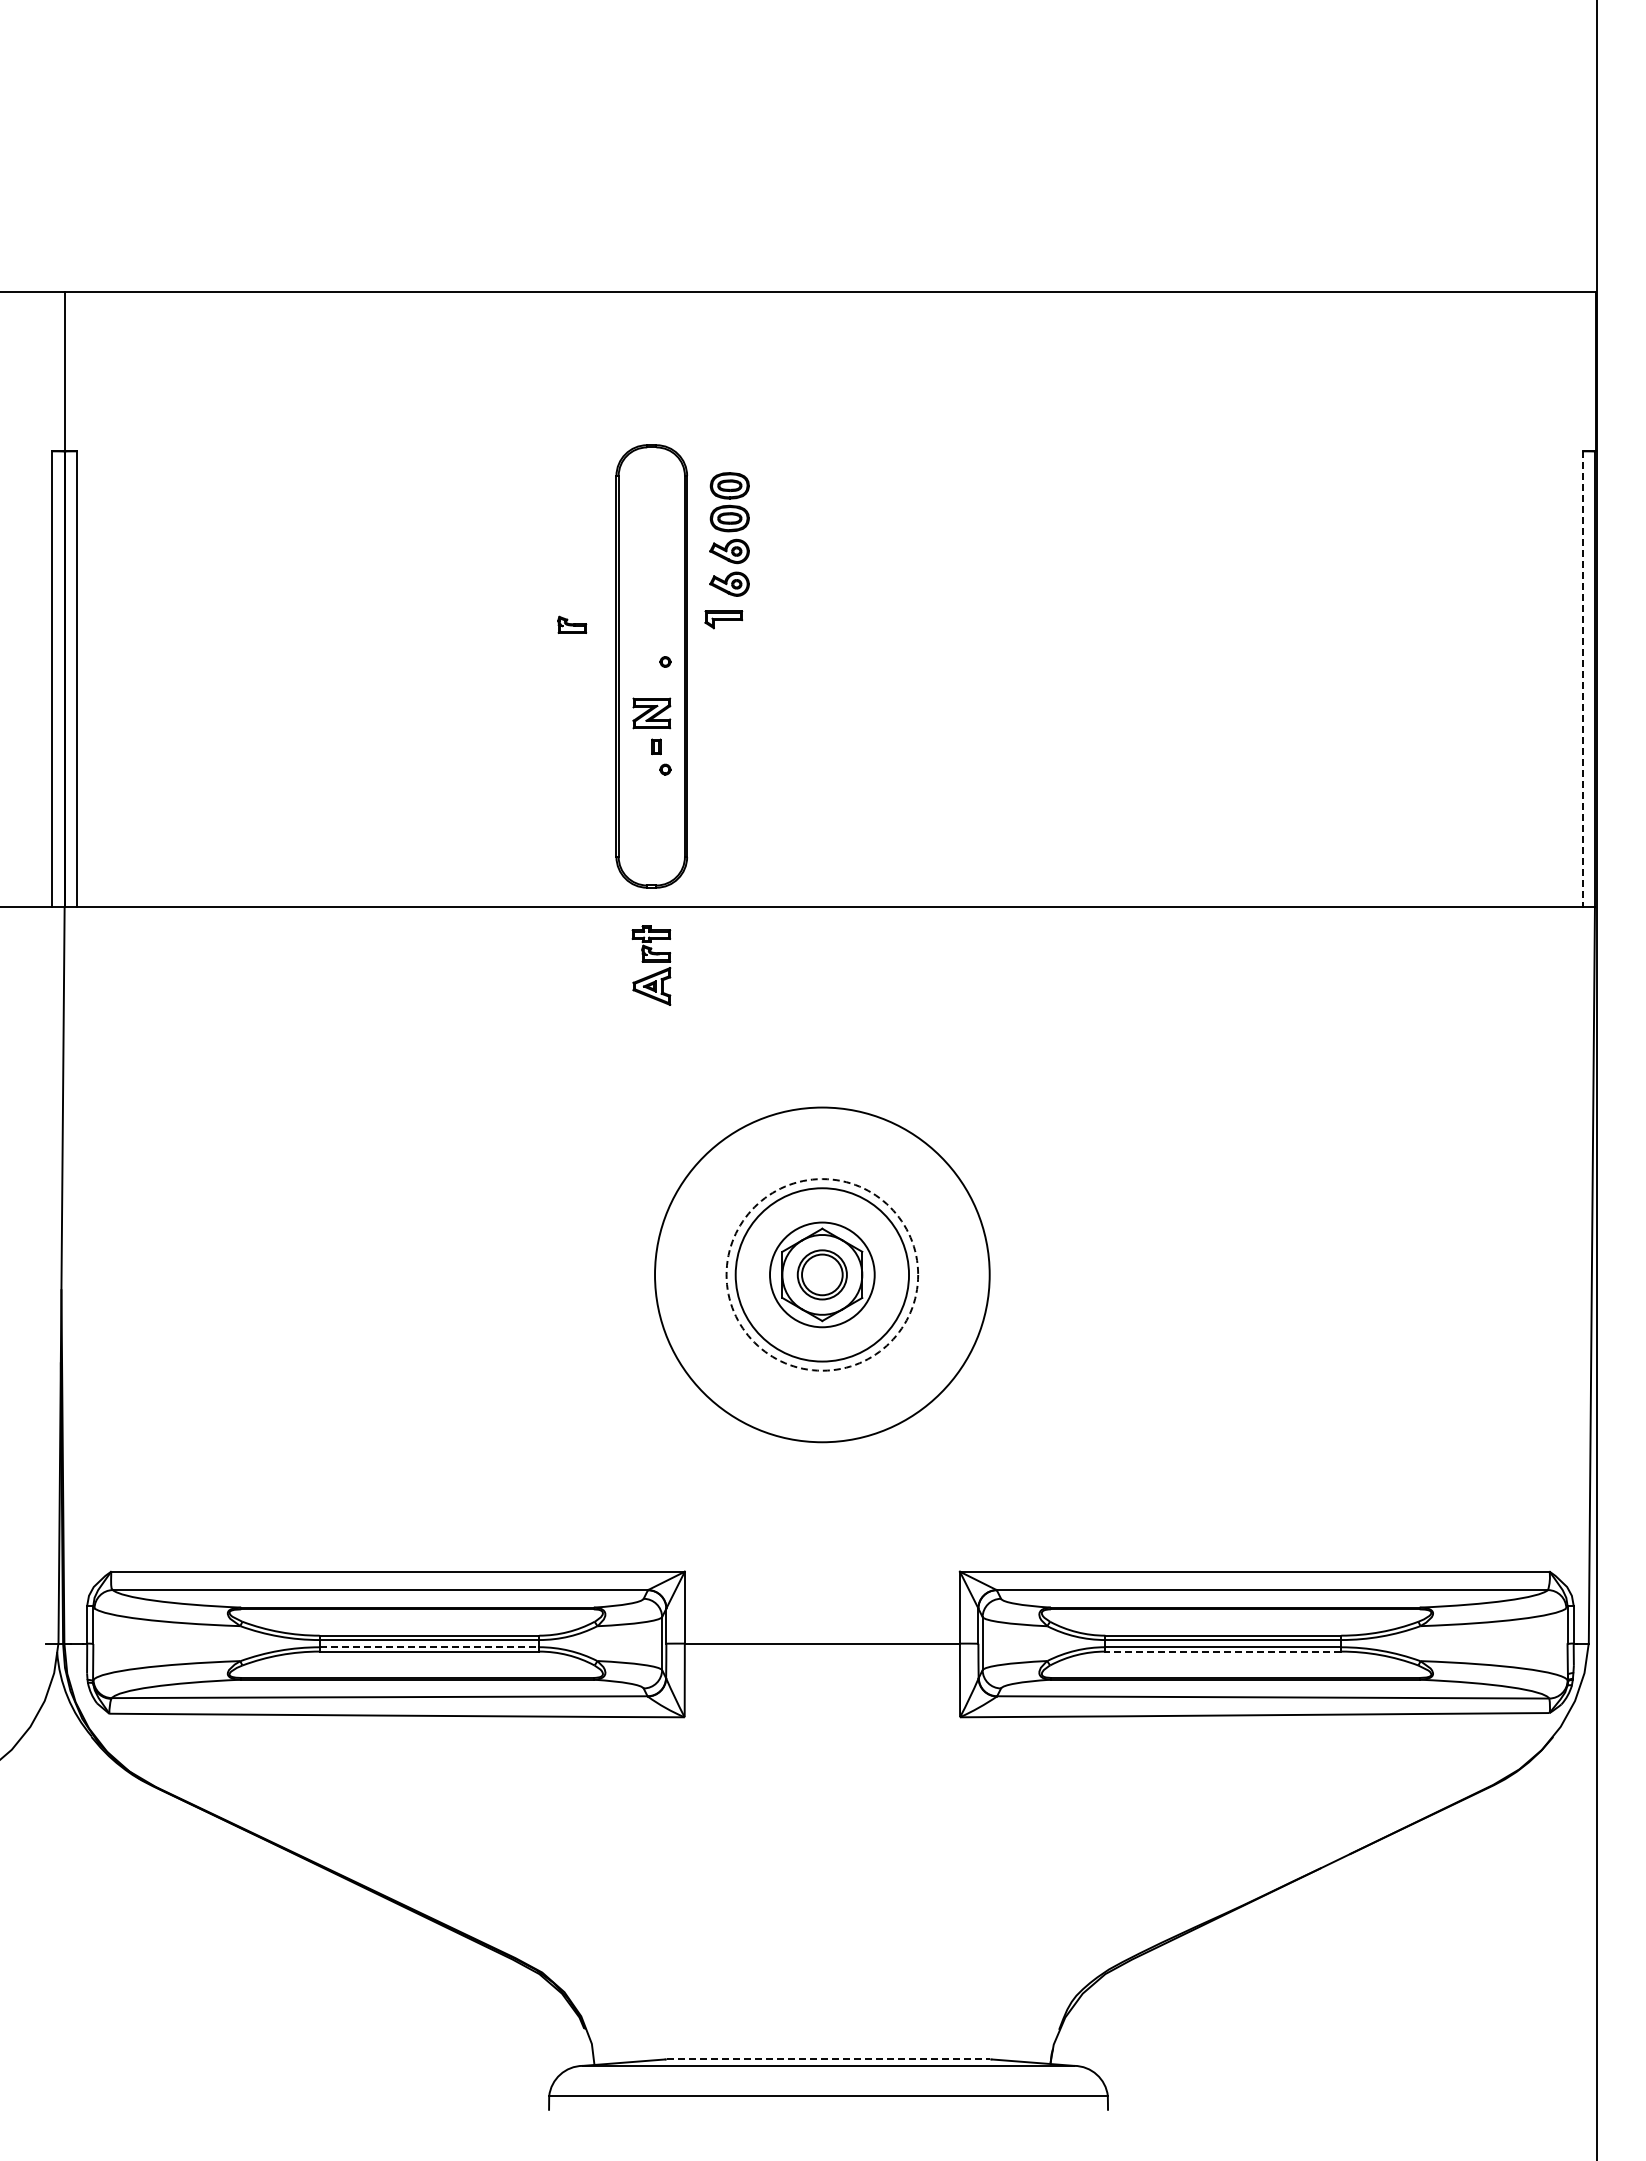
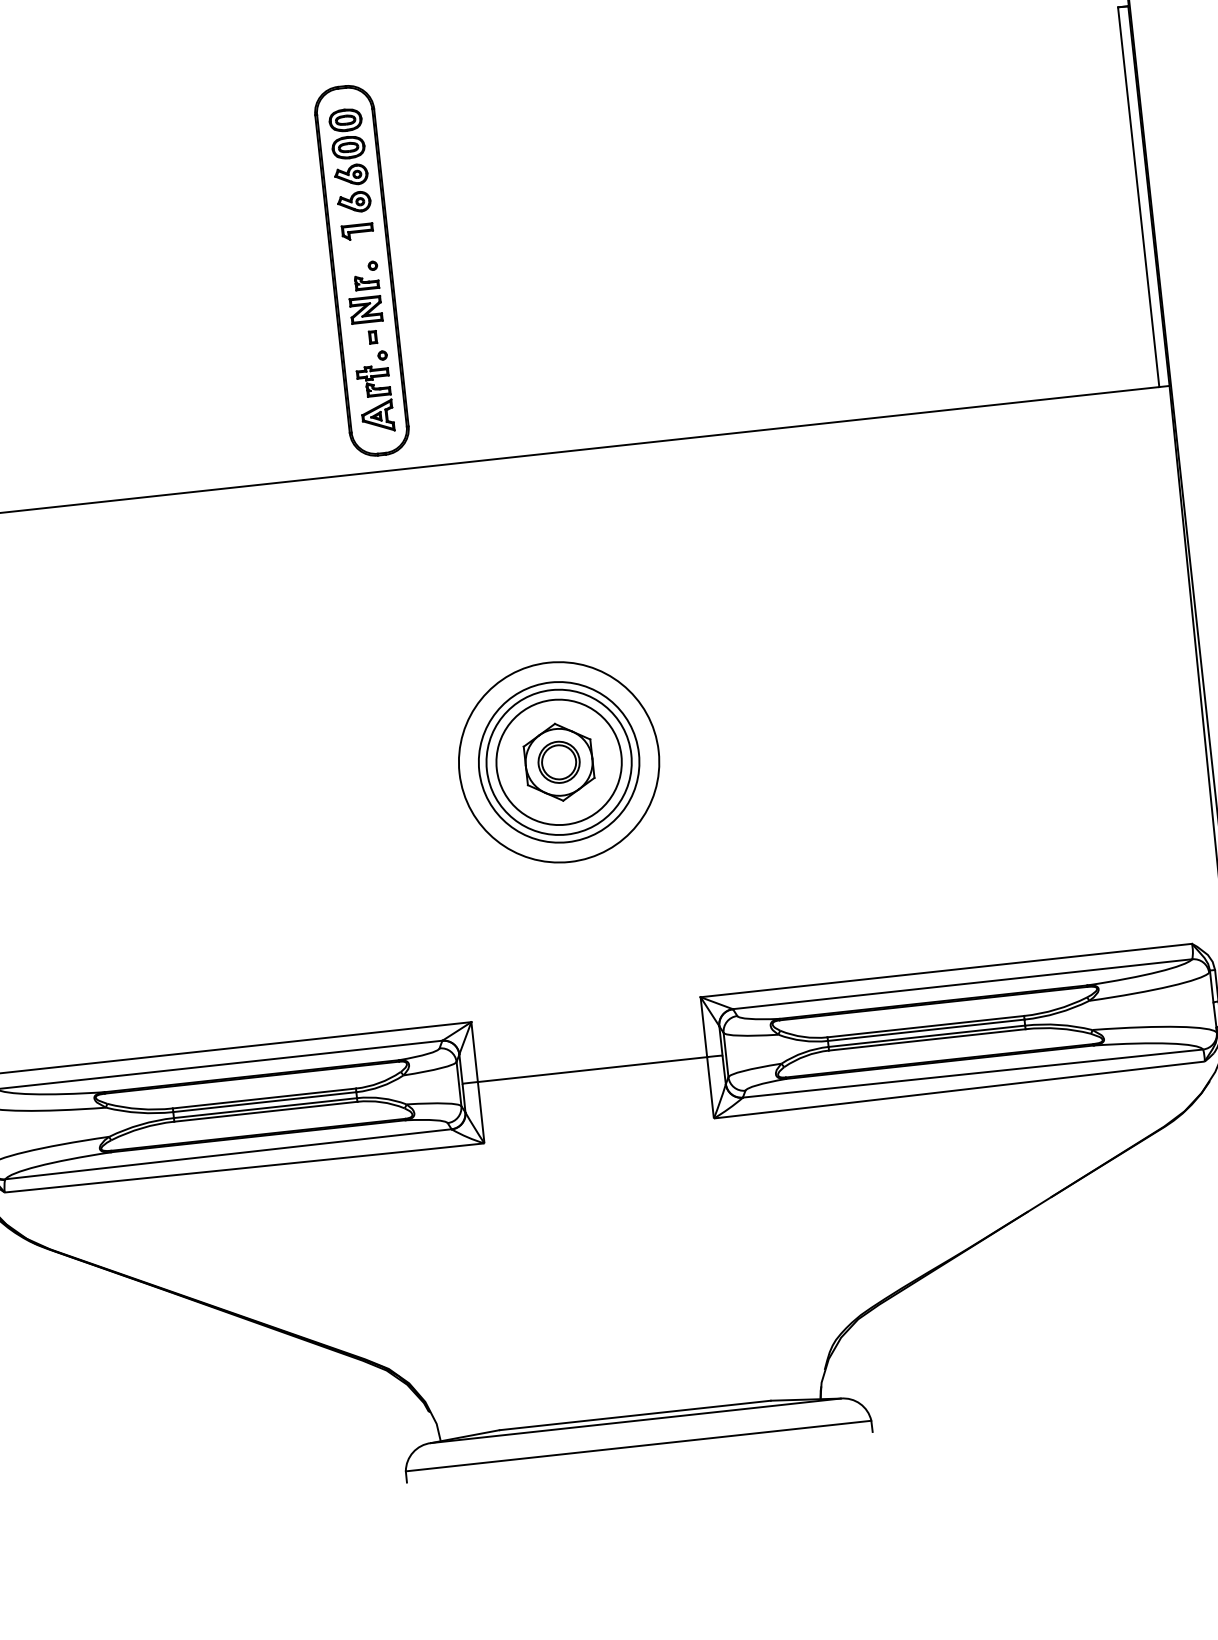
part: (729, 534) -> (349, 160), moved
part: (723, 619) -> (357, 231), moved
part: (572, 624) -> (367, 282), moved
line: (1582, 679) -> (1138, 197), dashed -> solid
part: (651, 965) -> (375, 399), moved
circle: (821, 1274) -> (558, 762), size x0.71
circle: (822, 1274) -> (559, 761), dashed -> solid
circle: (822, 1274) -> (559, 761), size x1.43
line: (429, 1647) -> (265, 1108), dashed -> solid
line: (1223, 1651) -> (927, 1039), dashed -> solid
line: (828, 2059) -> (635, 1415), dashed -> solid

